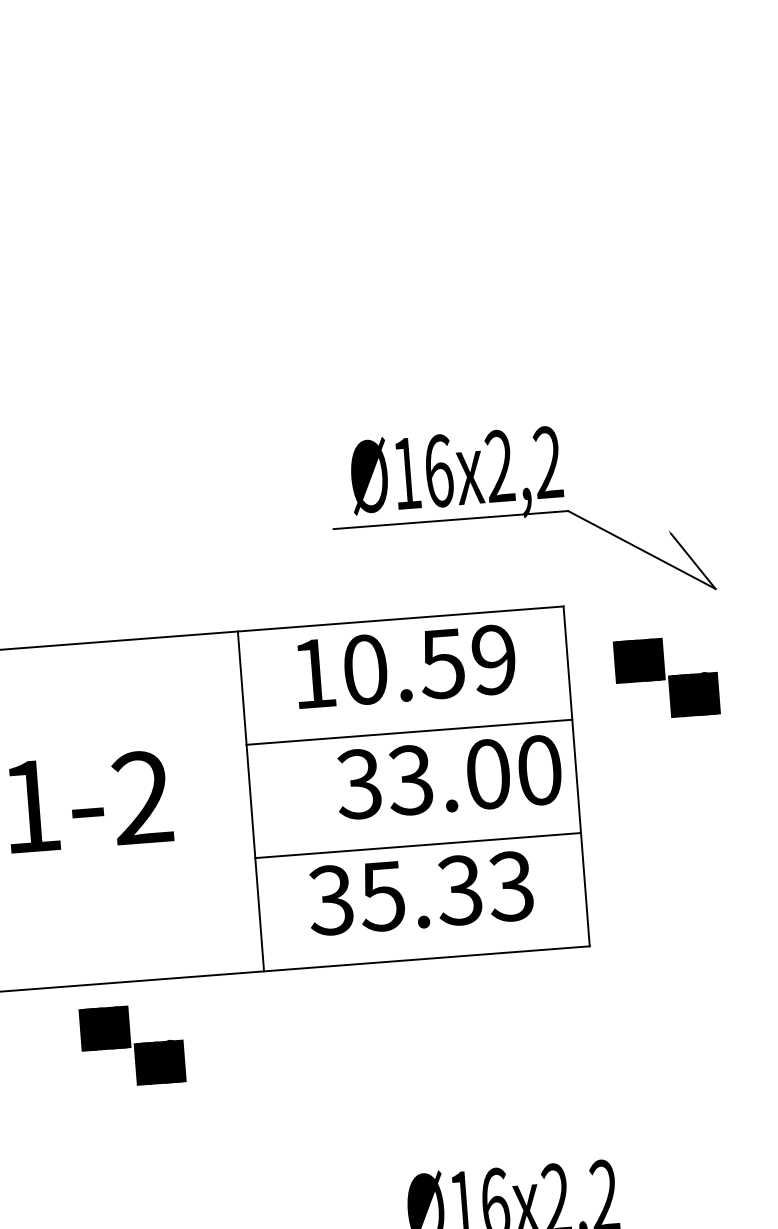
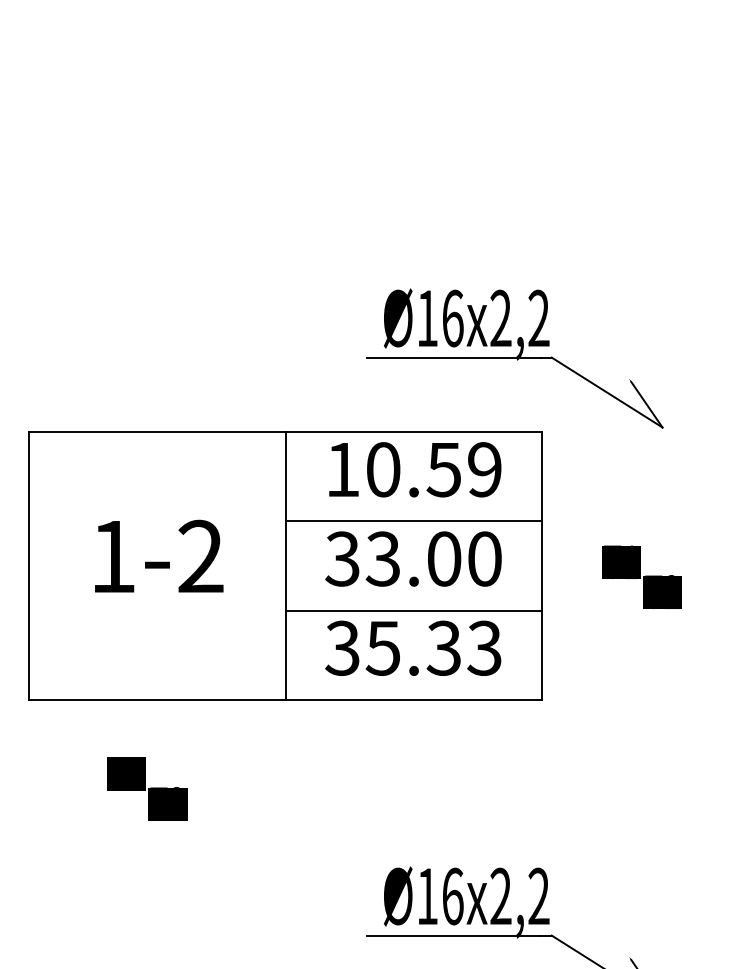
text: (666, 676) -> (641, 576), moved
part: (468, 775) -> (428, 558), moved
text: (132, 1044) -> (147, 788), moved

